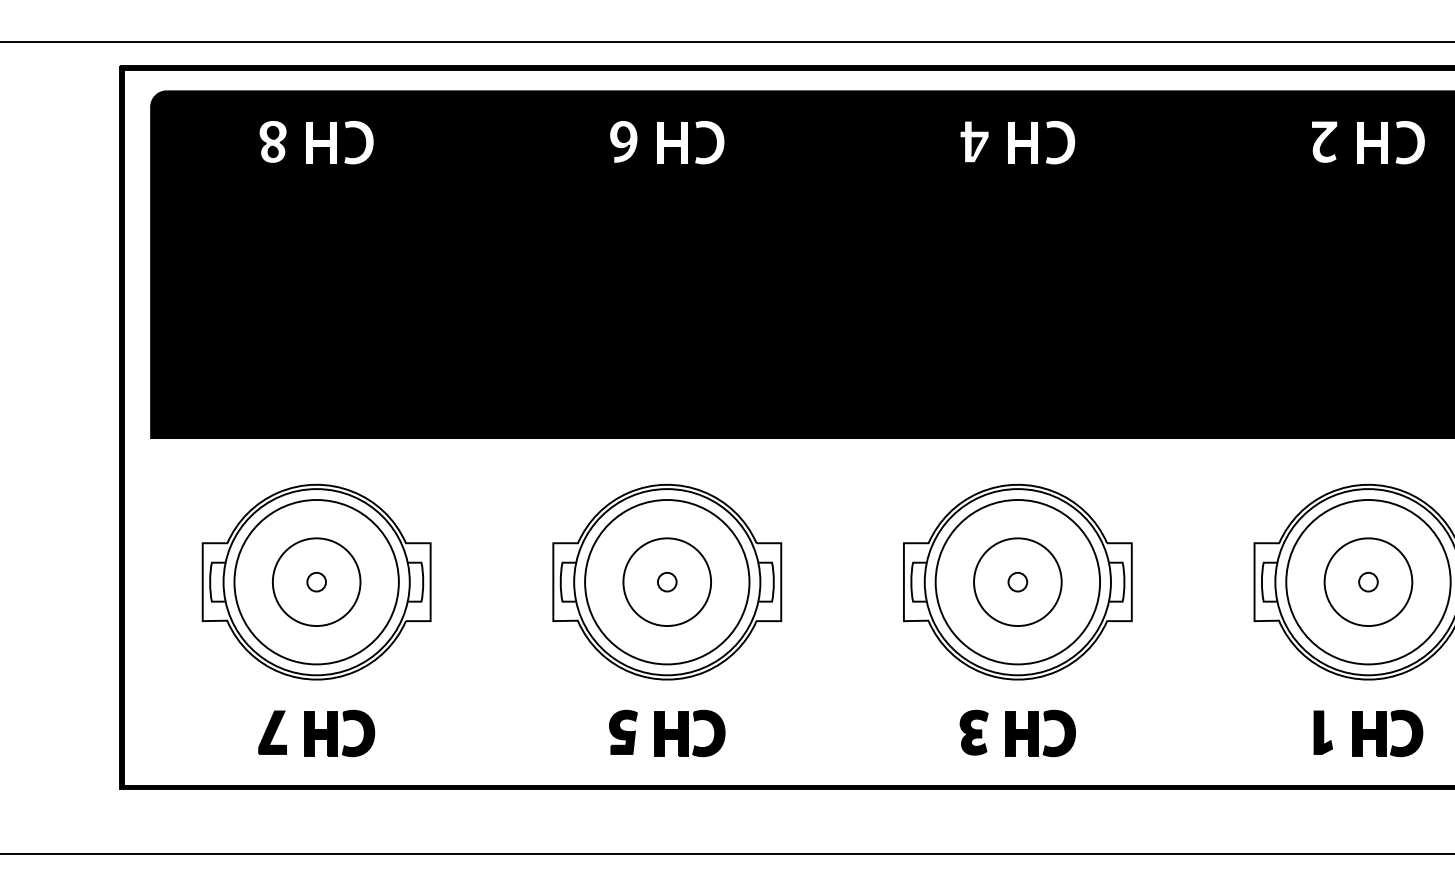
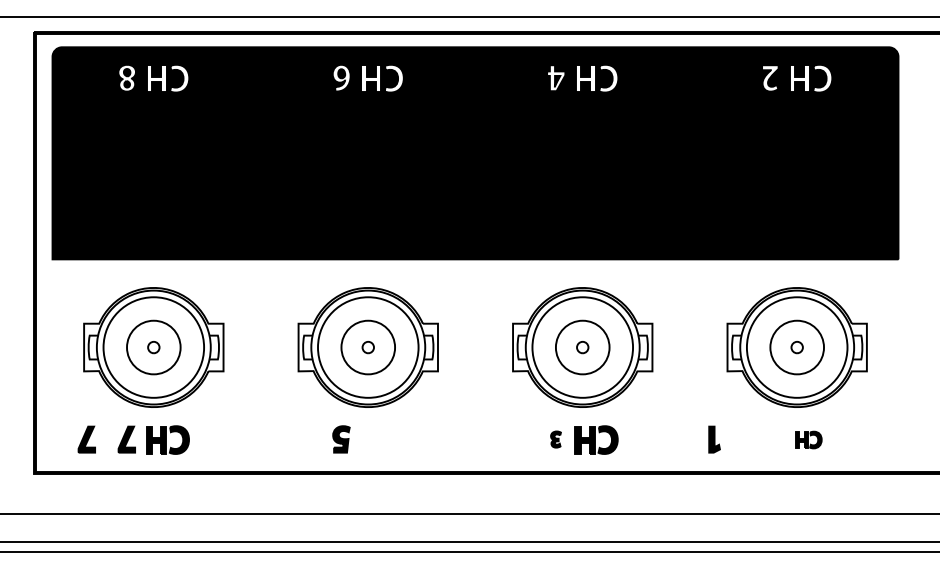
part: (206, 732) -> (86, 439), added
part: (690, 732) -> (382, 439), removed
part: (973, 732) -> (555, 439), size x0.6
part: (1323, 732) -> (714, 439), moved
part: (1386, 732) -> (808, 439), size x0.6

